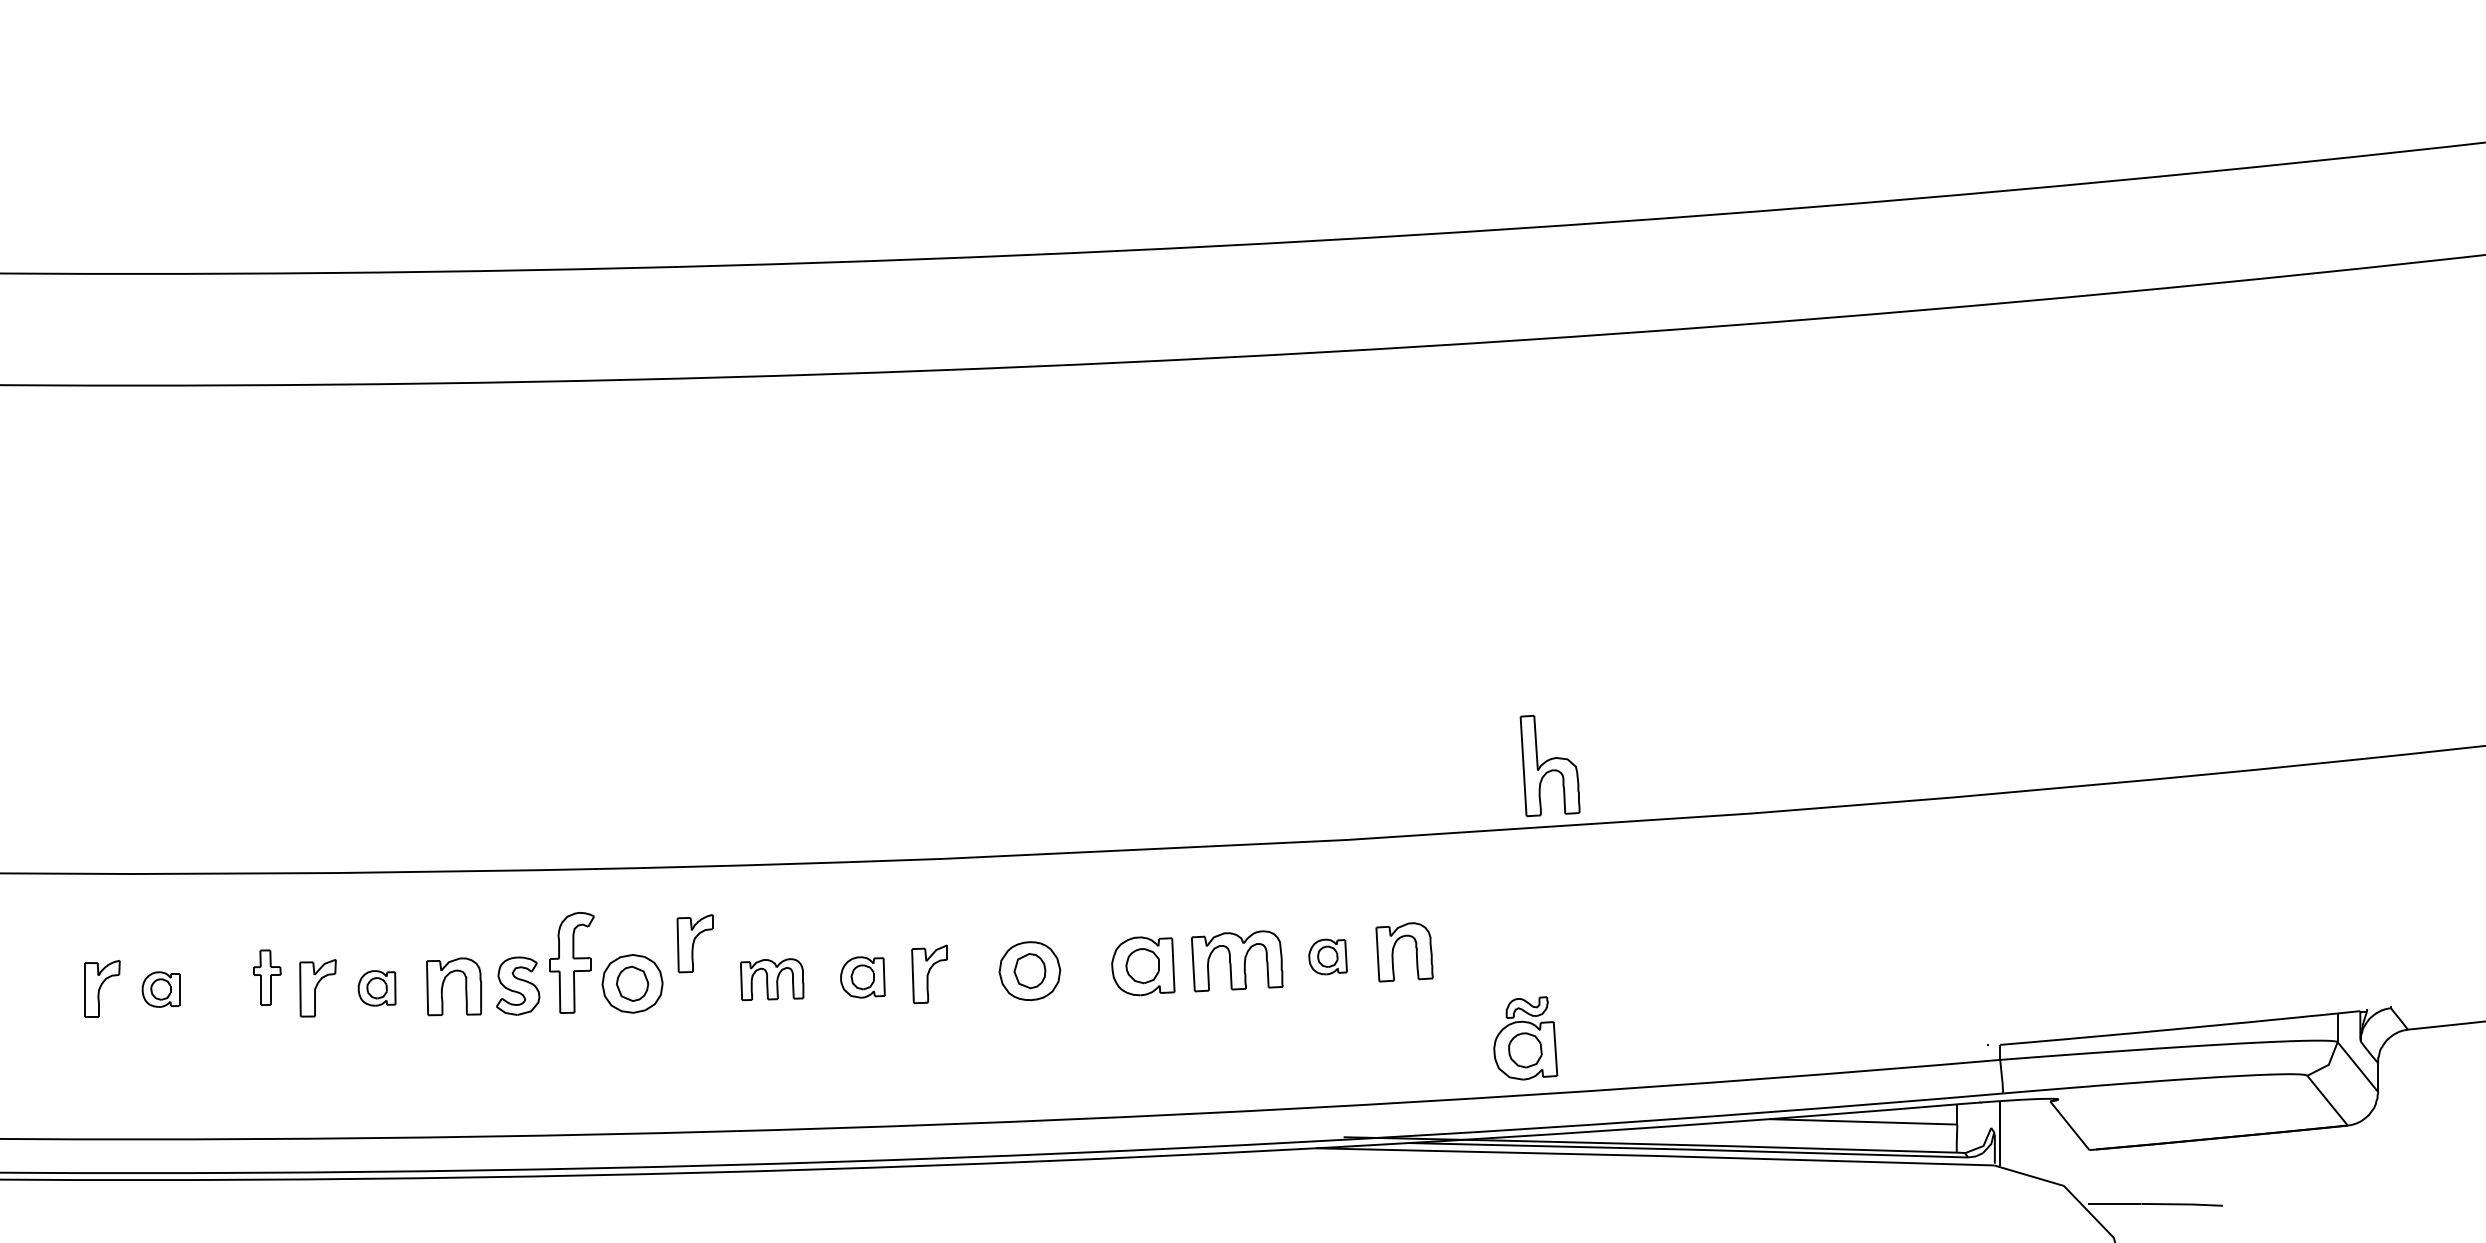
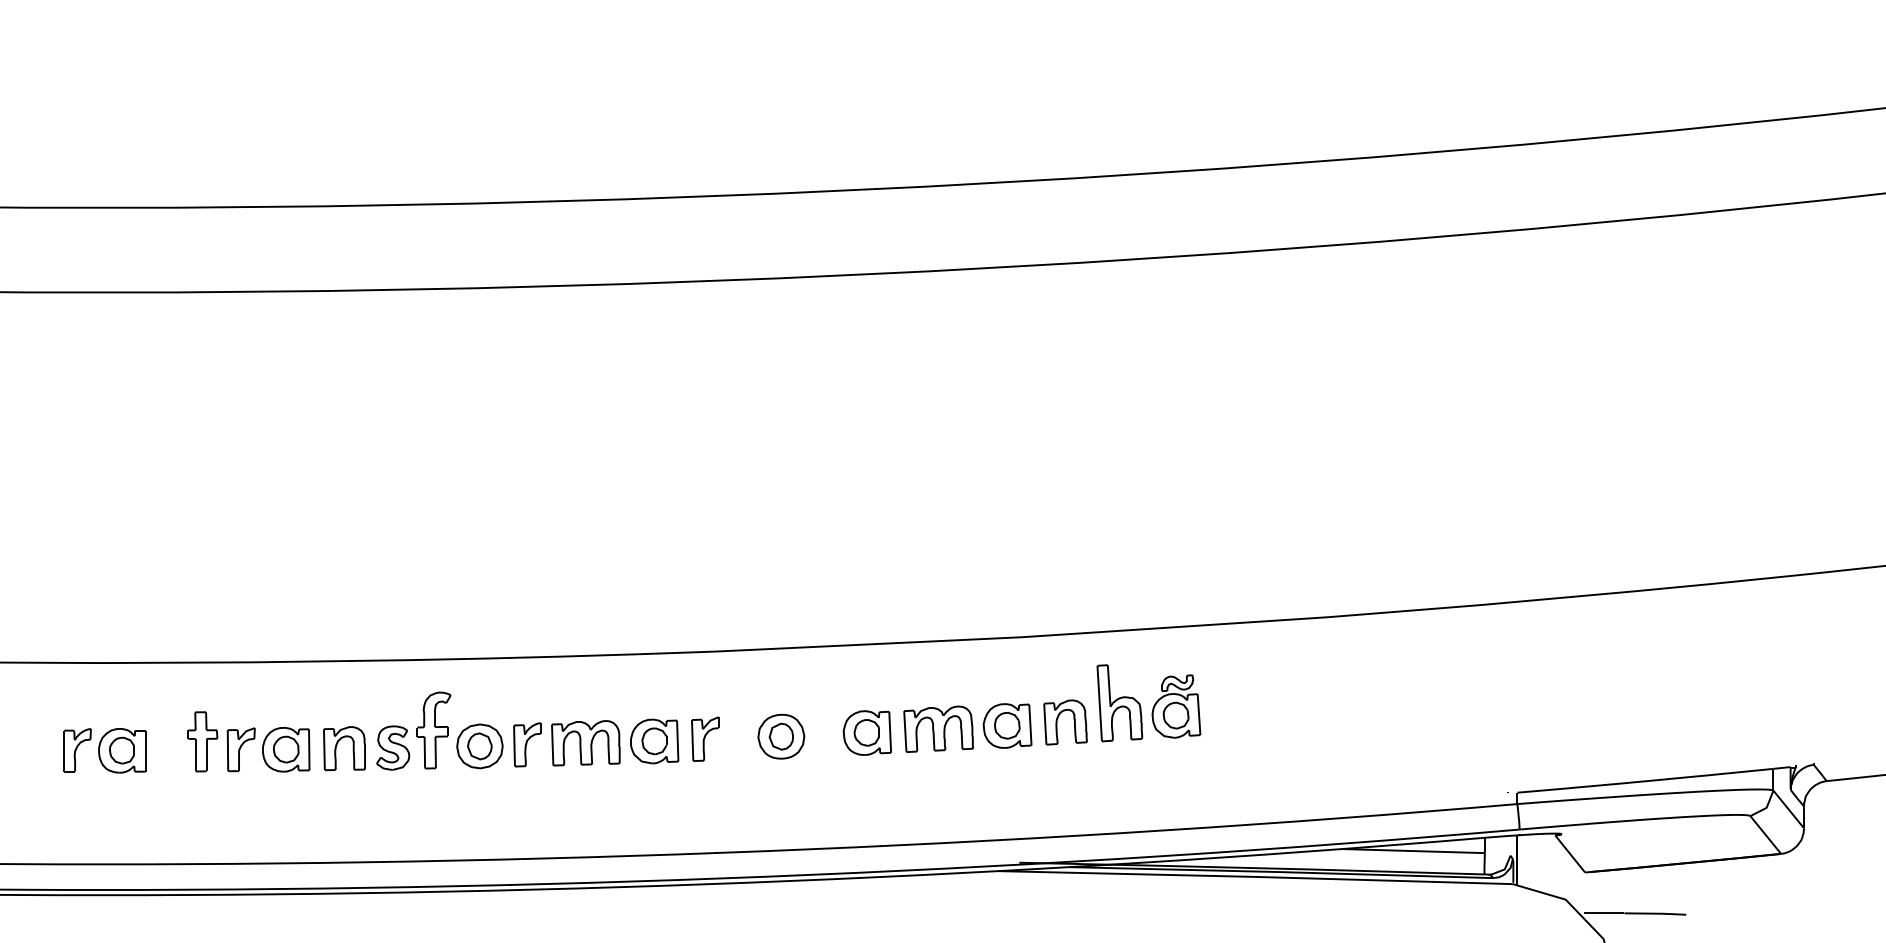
part: (1549, 766) -> (1119, 703), moved
part: (694, 943) -> (526, 744), moved
part: (1327, 956) -> (1007, 725), size x1.67
part: (267, 977) -> (202, 741), size x1.43
part: (862, 977) -> (654, 741), size x1.43
part: (771, 979) -> (585, 743), size x1.43
part: (376, 988) -> (285, 749), size x1.67
part: (160, 989) -> (121, 750), size x1.67
part: (1525, 1038) -> (1176, 706), moved

